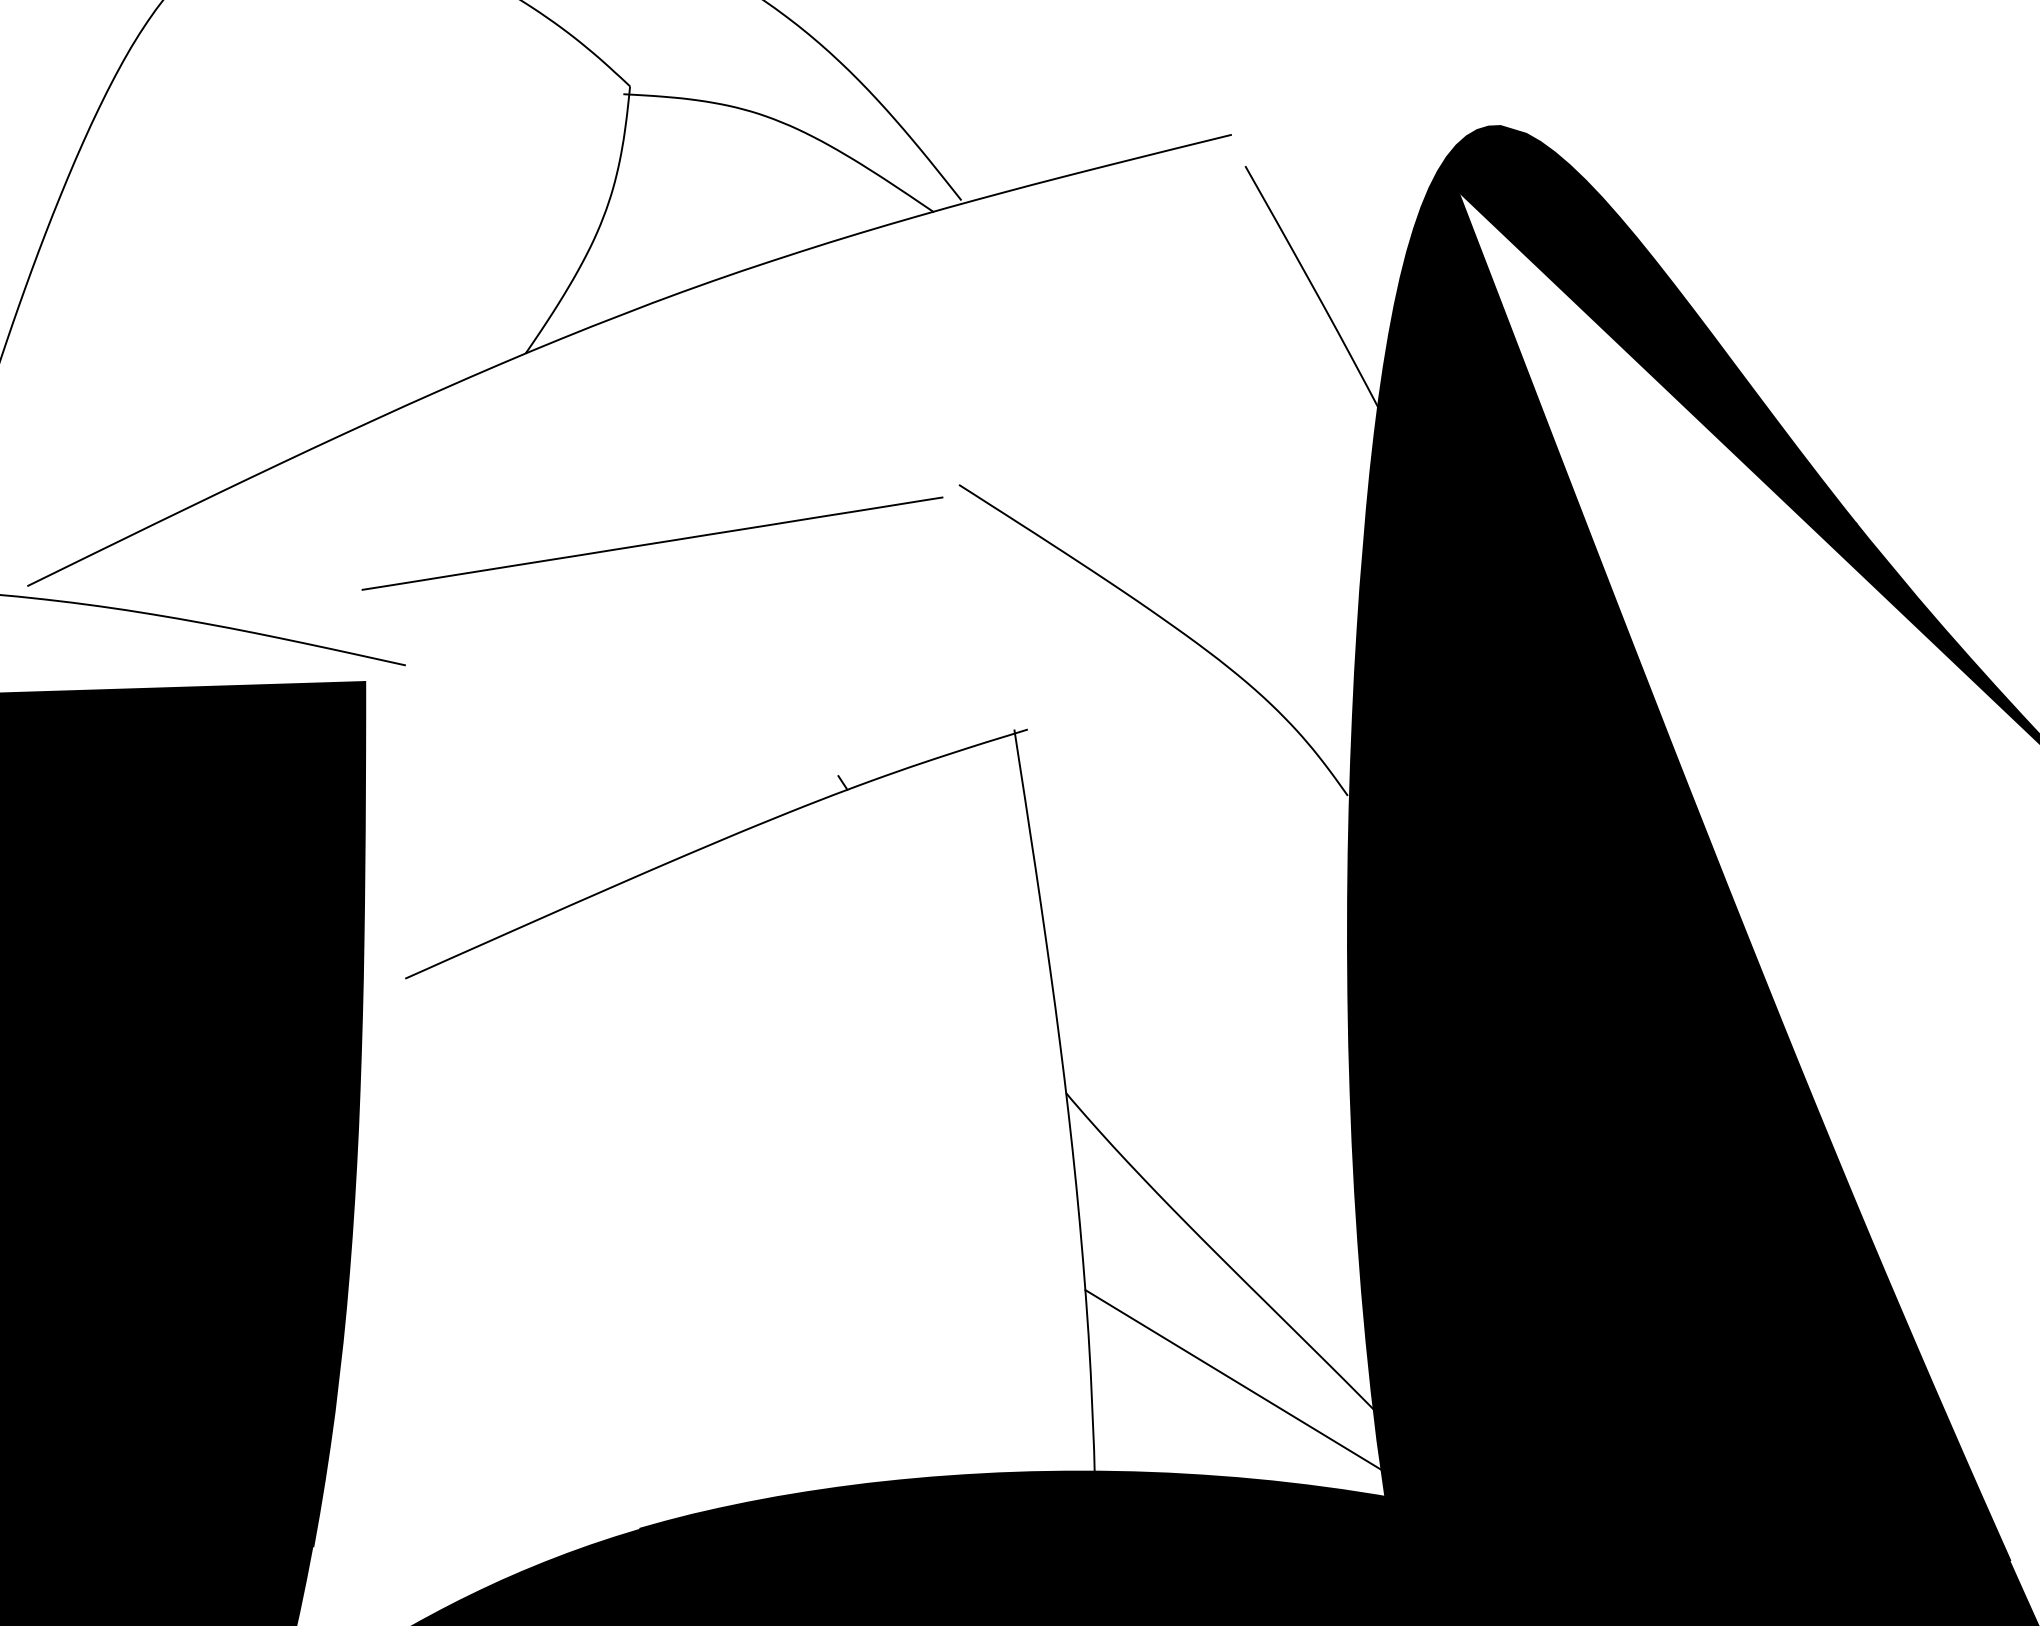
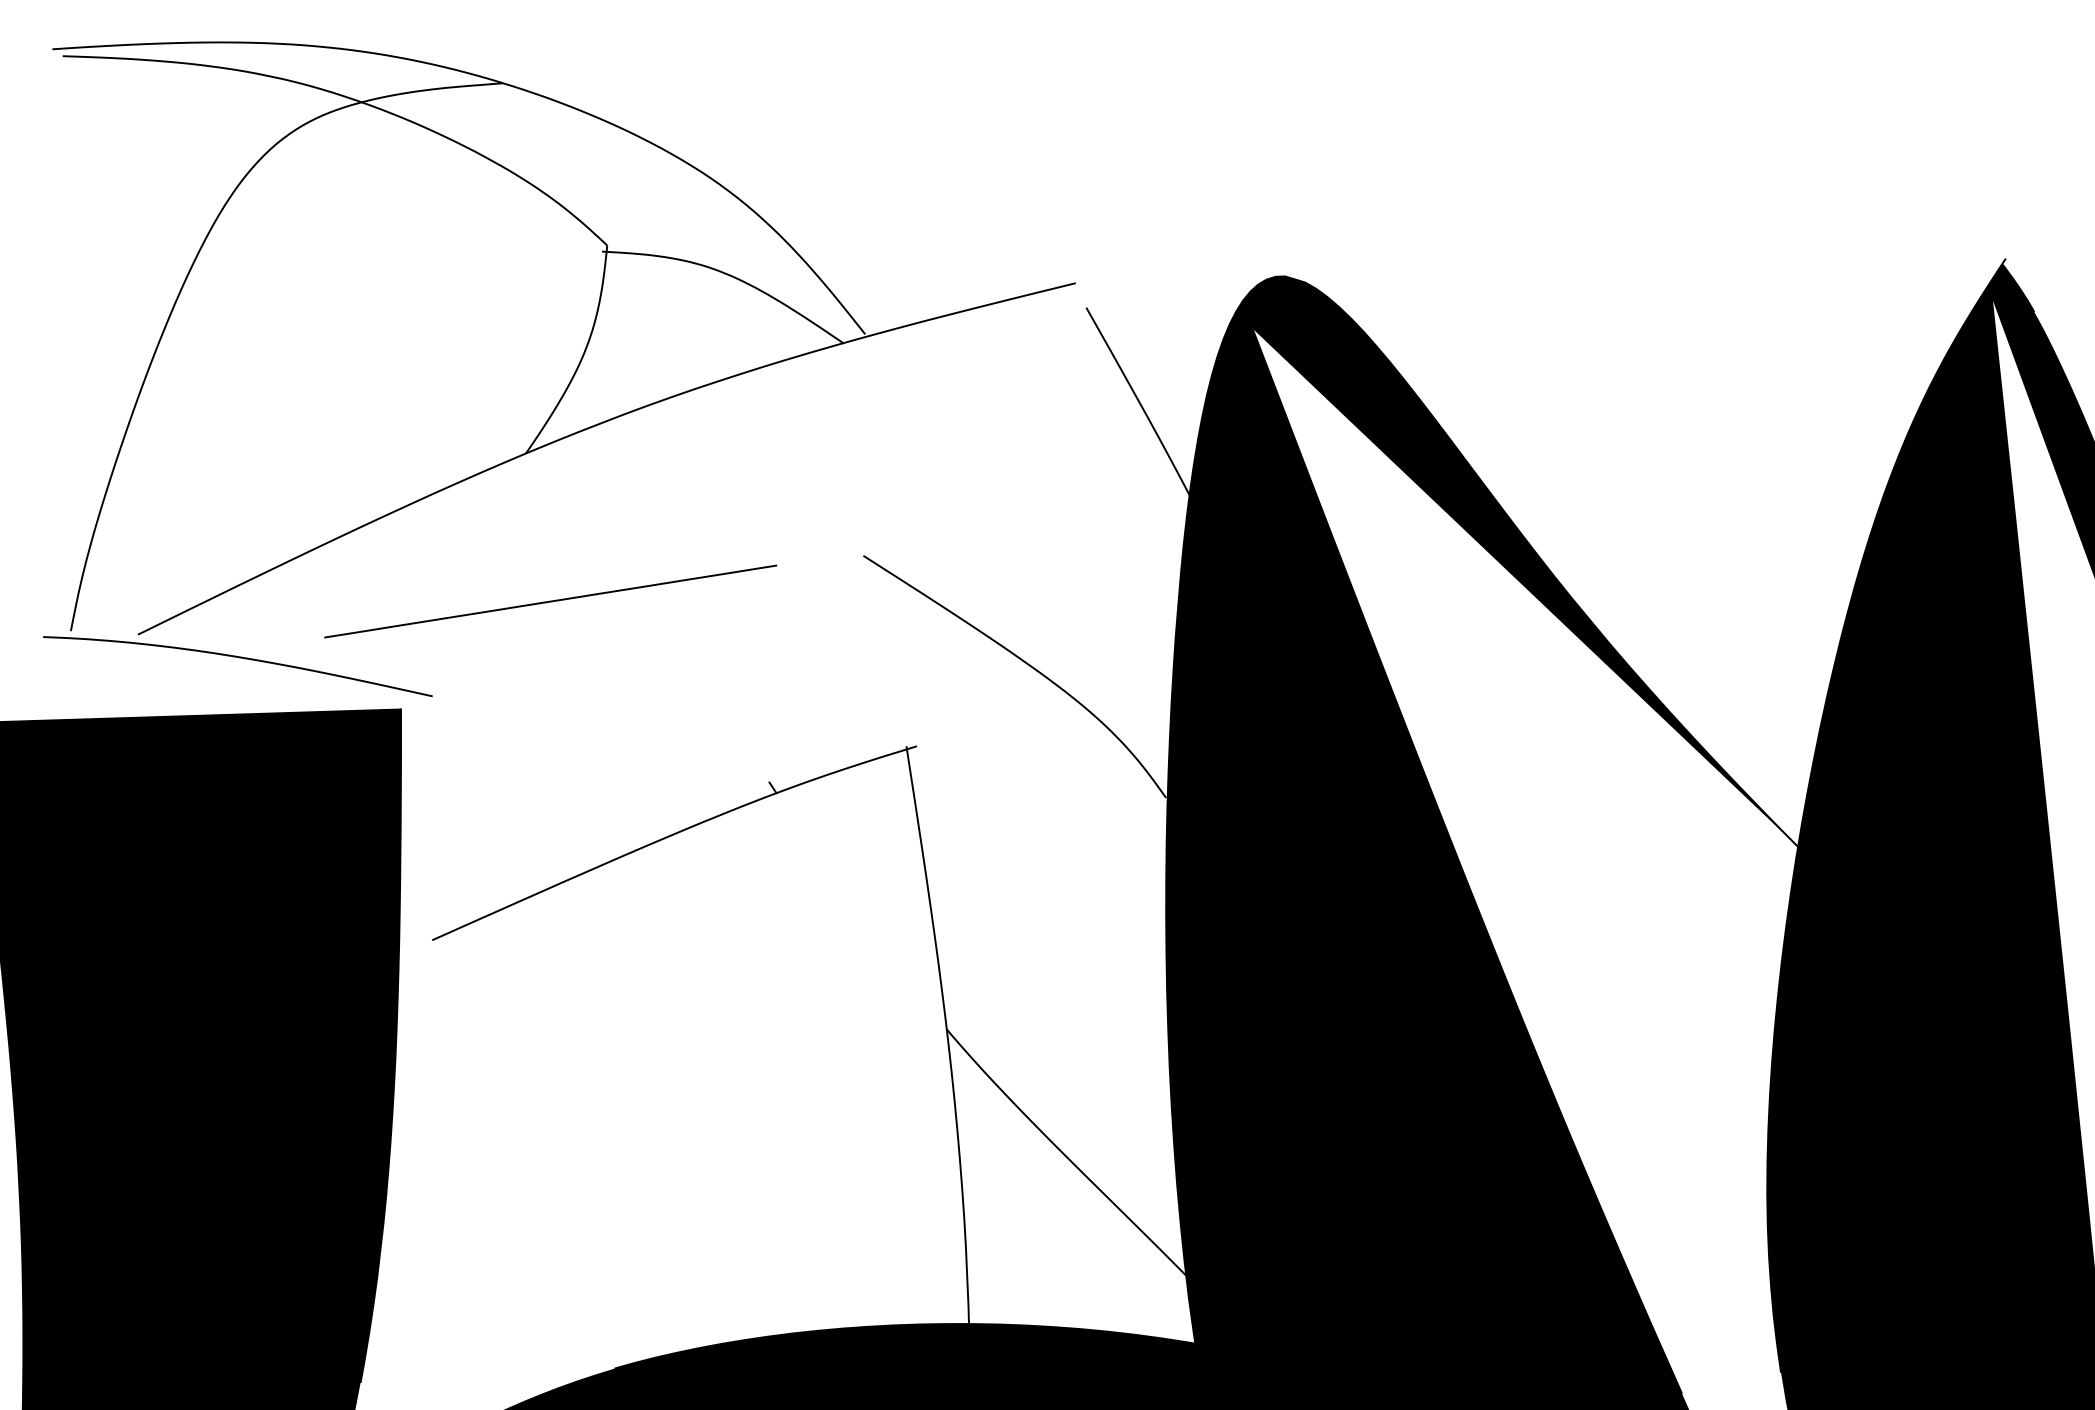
line: (652, 543) -> (550, 601), moved
line: (1232, 1379) -> (1076, 1252), removed

